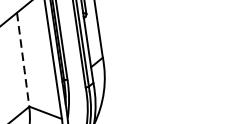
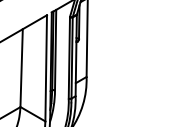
line: (23, 60) -> (21, 68), dashed -> solid

